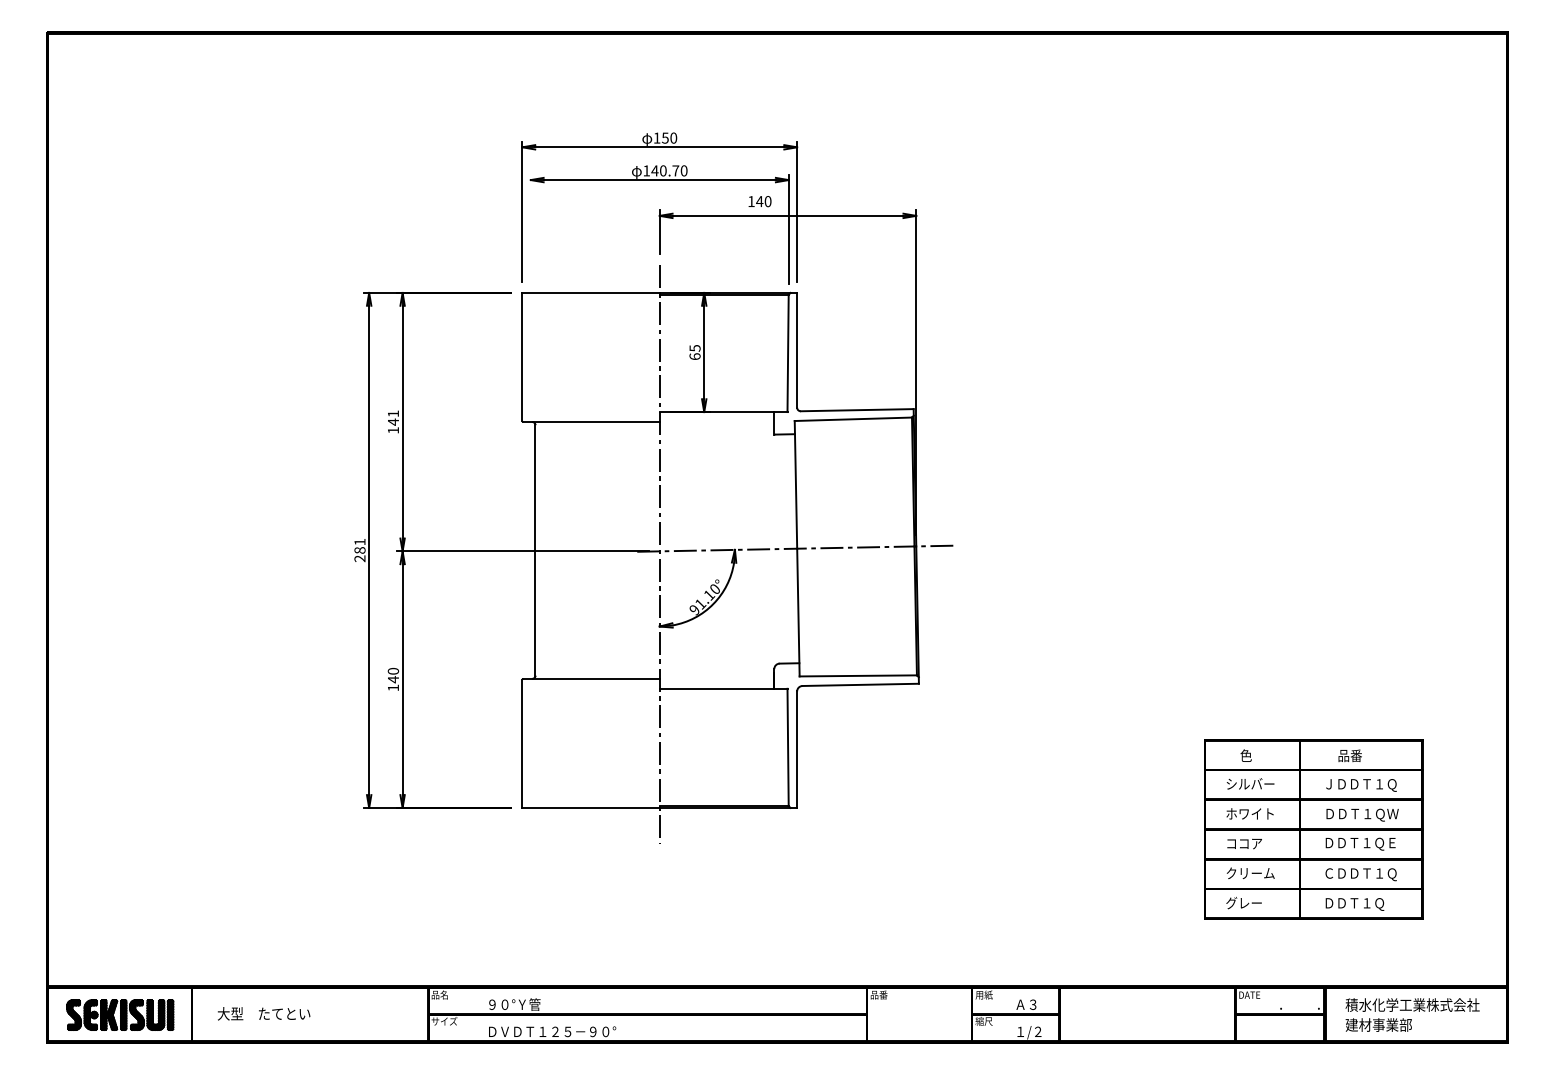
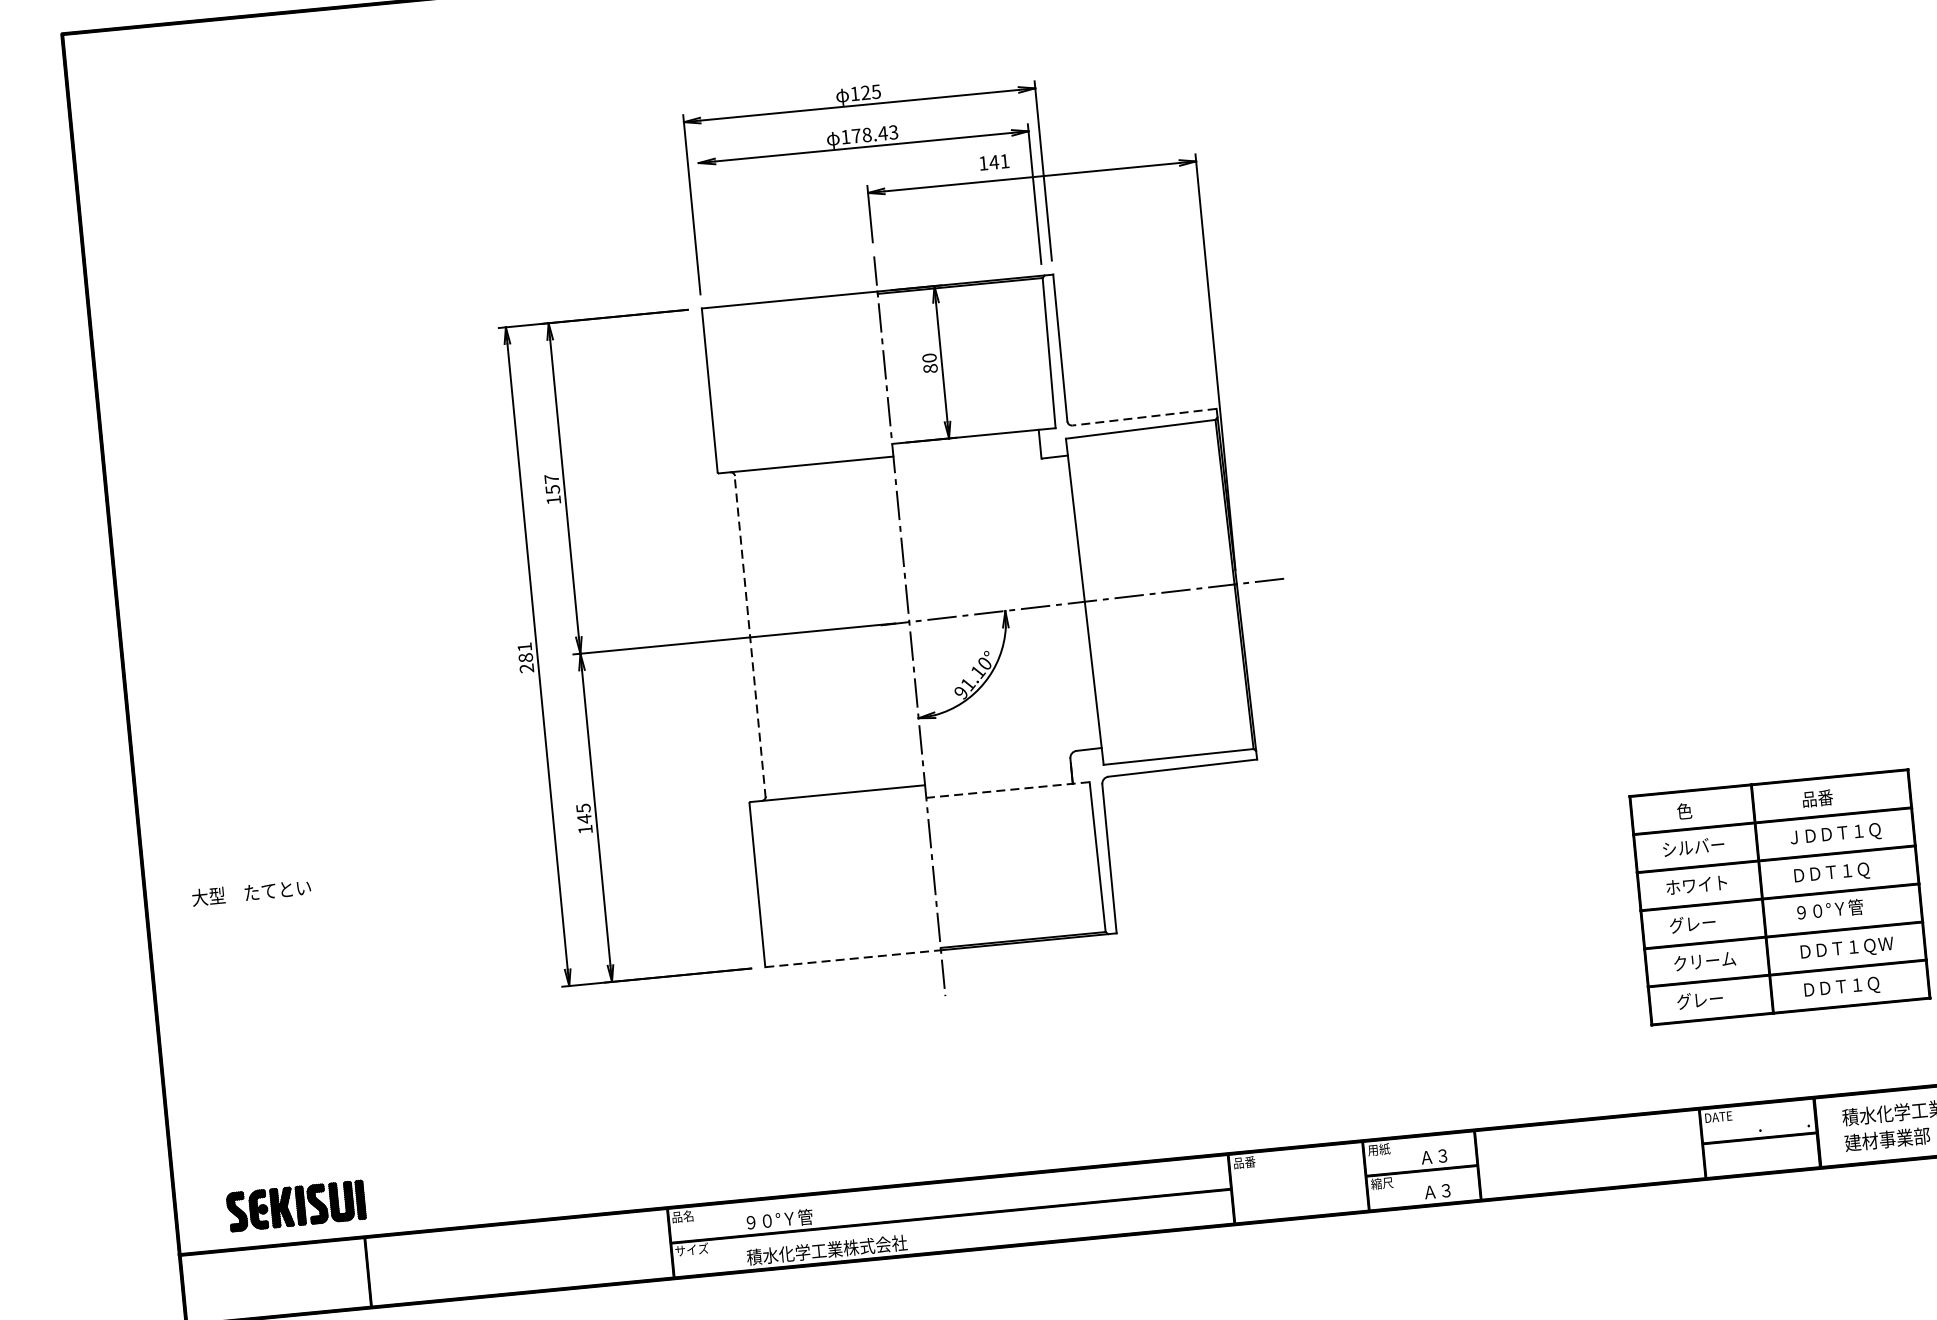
text: (669, 137) -> (870, 91), 150 -> 125
text: (669, 170) -> (874, 133), 140.70 -> 178.43
text: (767, 201) -> (1004, 161), 140 -> 141
text: (694, 352) -> (929, 363), 65 -> 80
line: (856, 410) -> (1143, 417), solid -> dashed
text: (393, 417) -> (552, 483), 141 -> 157
line: (535, 549) -> (750, 635), solid -> dashed
text: (392, 670) -> (582, 807), 140 -> 145
line: (723, 688) -> (1007, 789), solid -> dashed
line: (591, 807) -> (853, 958), solid -> dashed
text: (1392, 813) -> (1878, 867), ＤＤＴ１ＱＷ -> ＤＤＴ１Ｑ
text: (1243, 843) -> (1691, 923), ココア -> グレー
text: (1360, 843) -> (1841, 909), ＤＤＴ１ＱＥ -> ９０°Ｙ管
text: (1361, 874) -> (1846, 948), ＣＤＤＴ１Ｑ -> ＤＤＴ１ＱＷ
text: (264, 1013) -> (252, 892), moved
part: (120, 1014) -> (296, 1205), moved
text: (551, 1031) -> (830, 1249), ＤＶＤＴ１２５－９０° -> 積水化学工業株式会社
text: (1028, 1032) -> (1440, 1192), １/２ -> Ａ３

